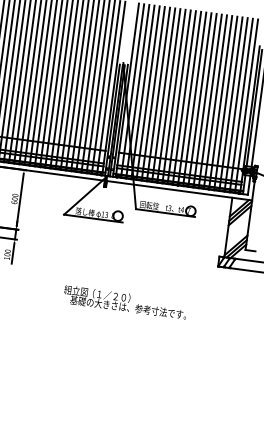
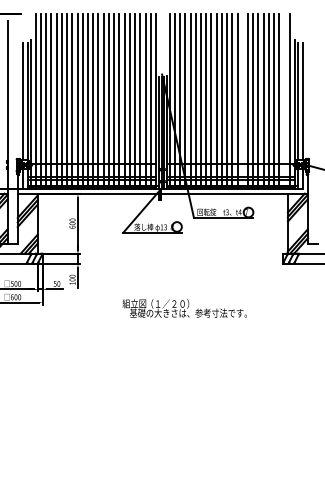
line: (199, 99) -> (242, 100), removed
line: (241, 104) -> (284, 100), removed
text: (125, 302) -> (184, 308), moved

